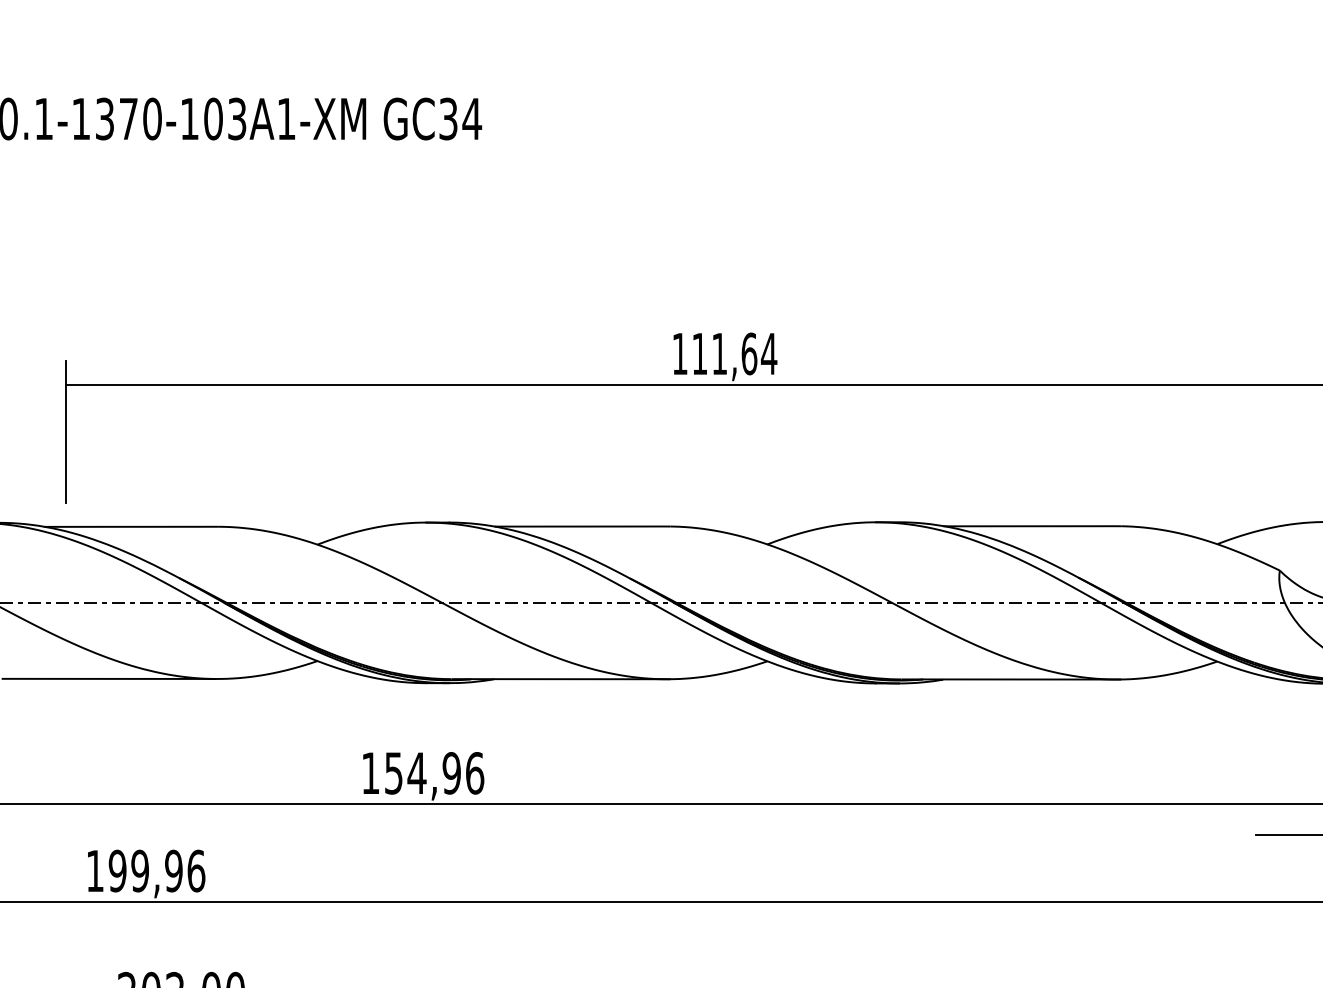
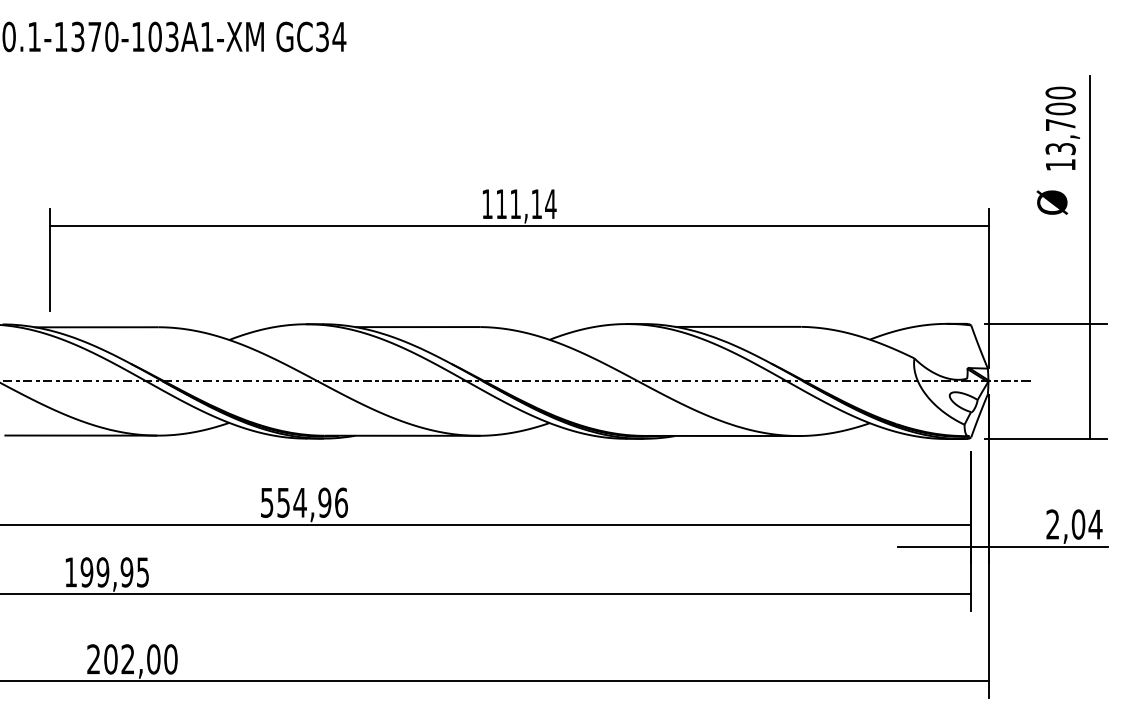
text: (749, 354) -> (536, 204), 111,64 -> 111,14
text: (371, 772) -> (267, 502), 154,96 -> 554,96
text: (195, 871) -> (142, 572), 199,96 -> 199,95

